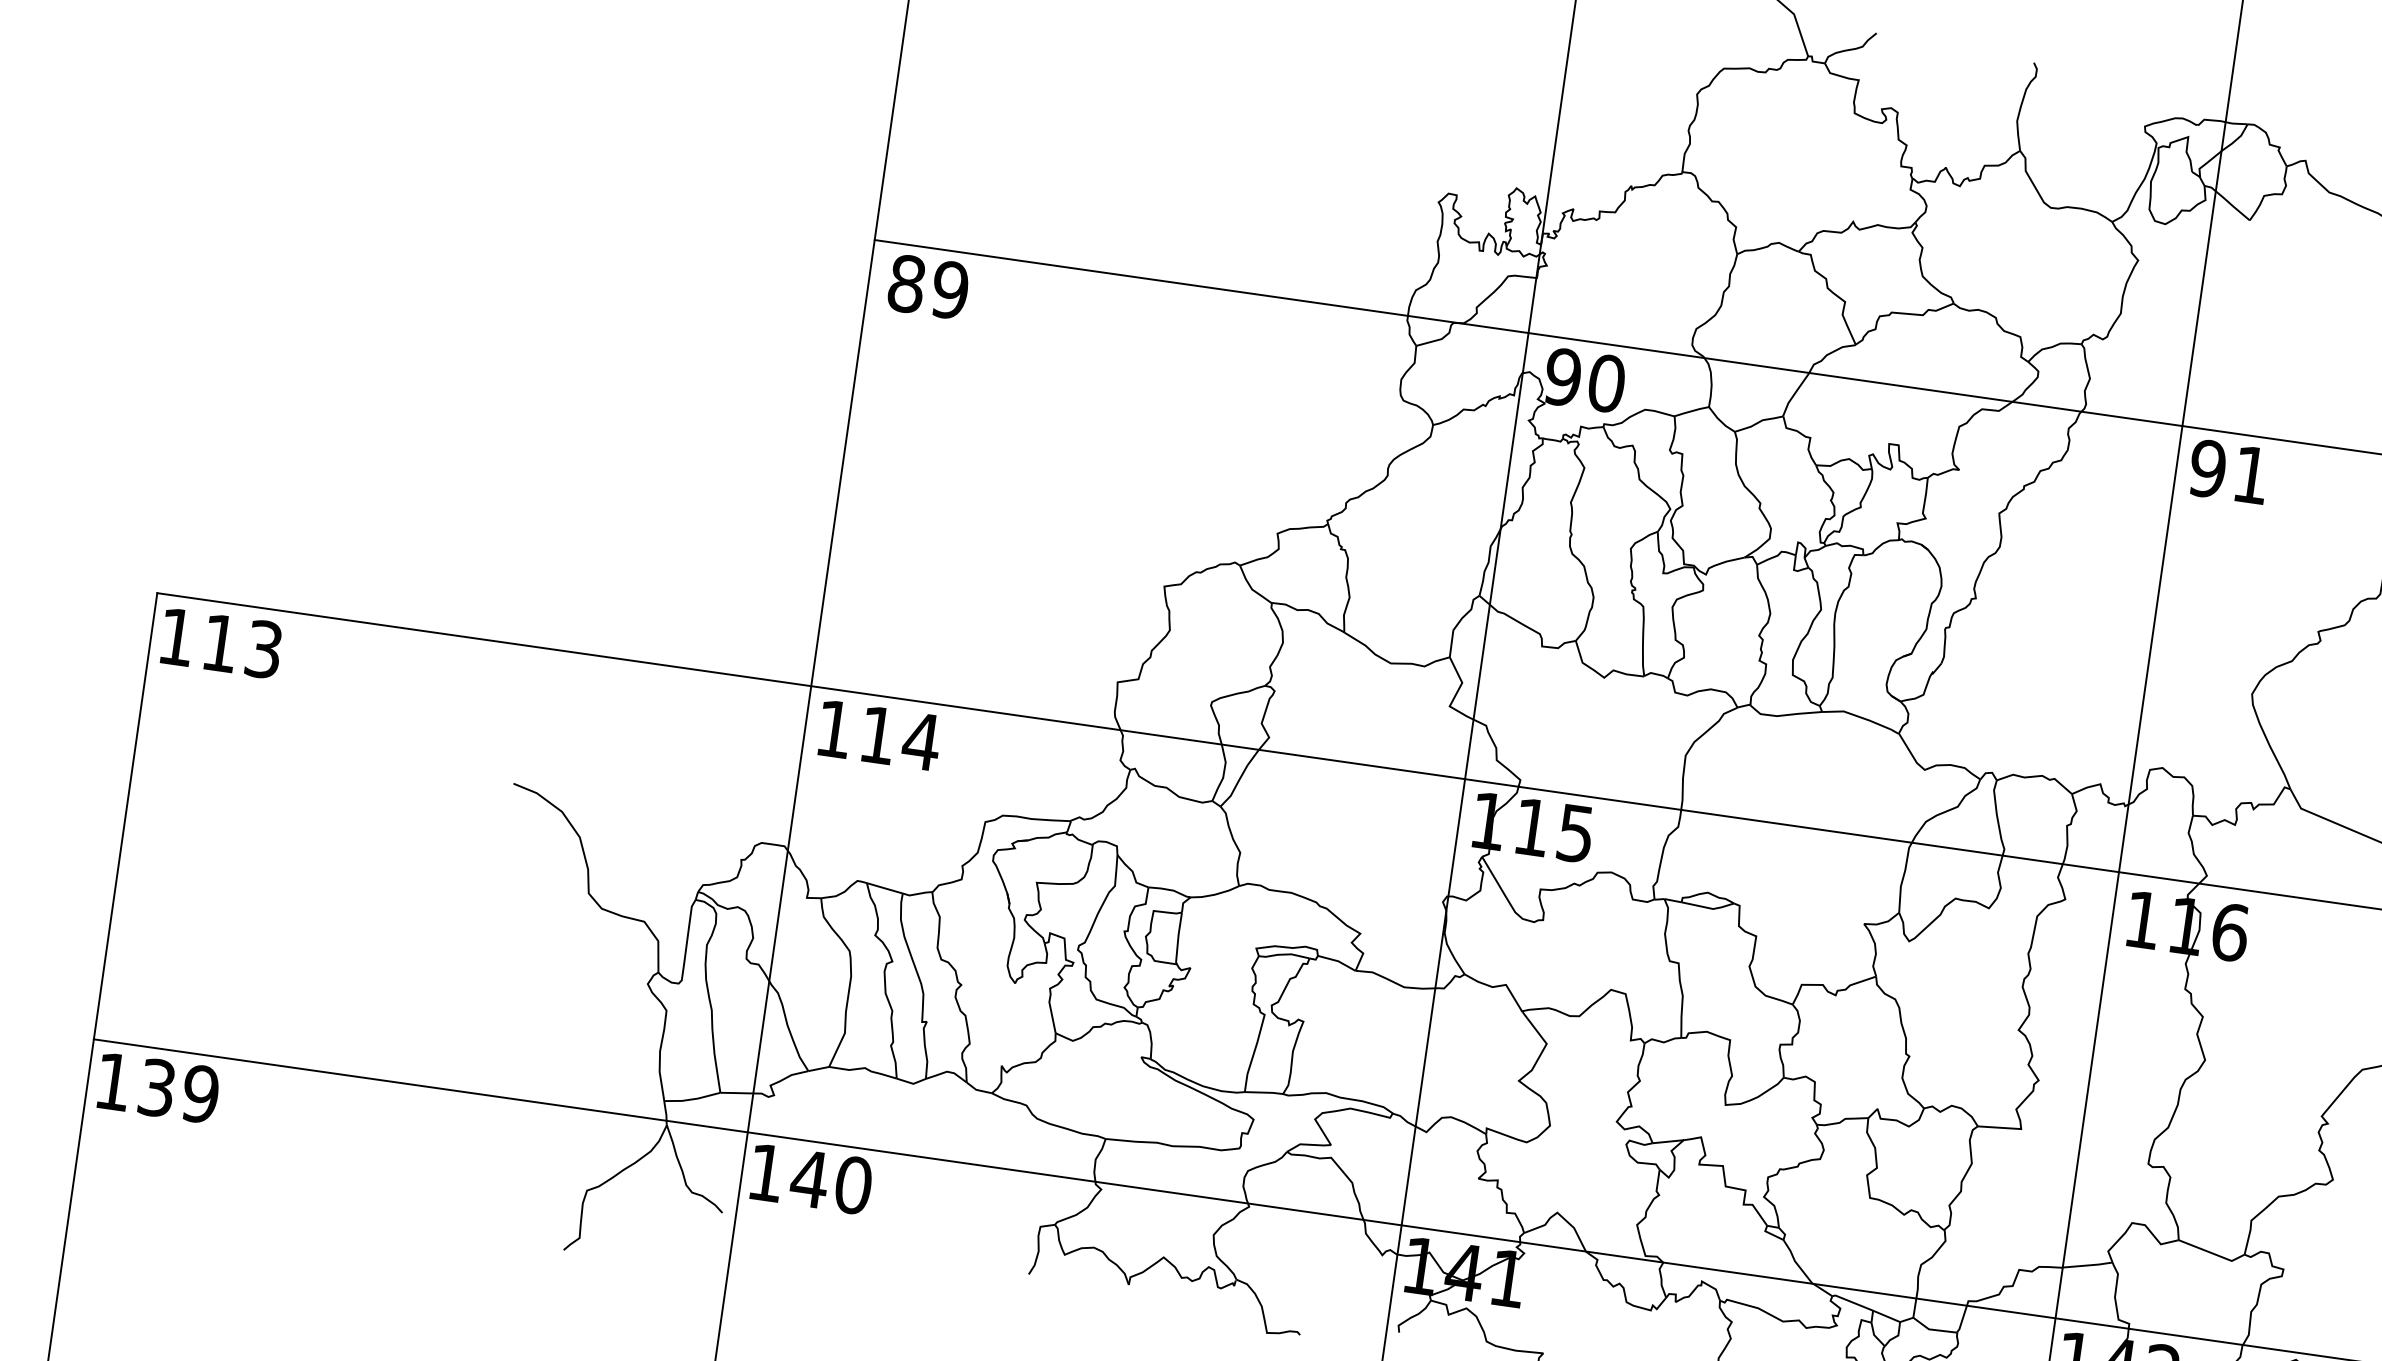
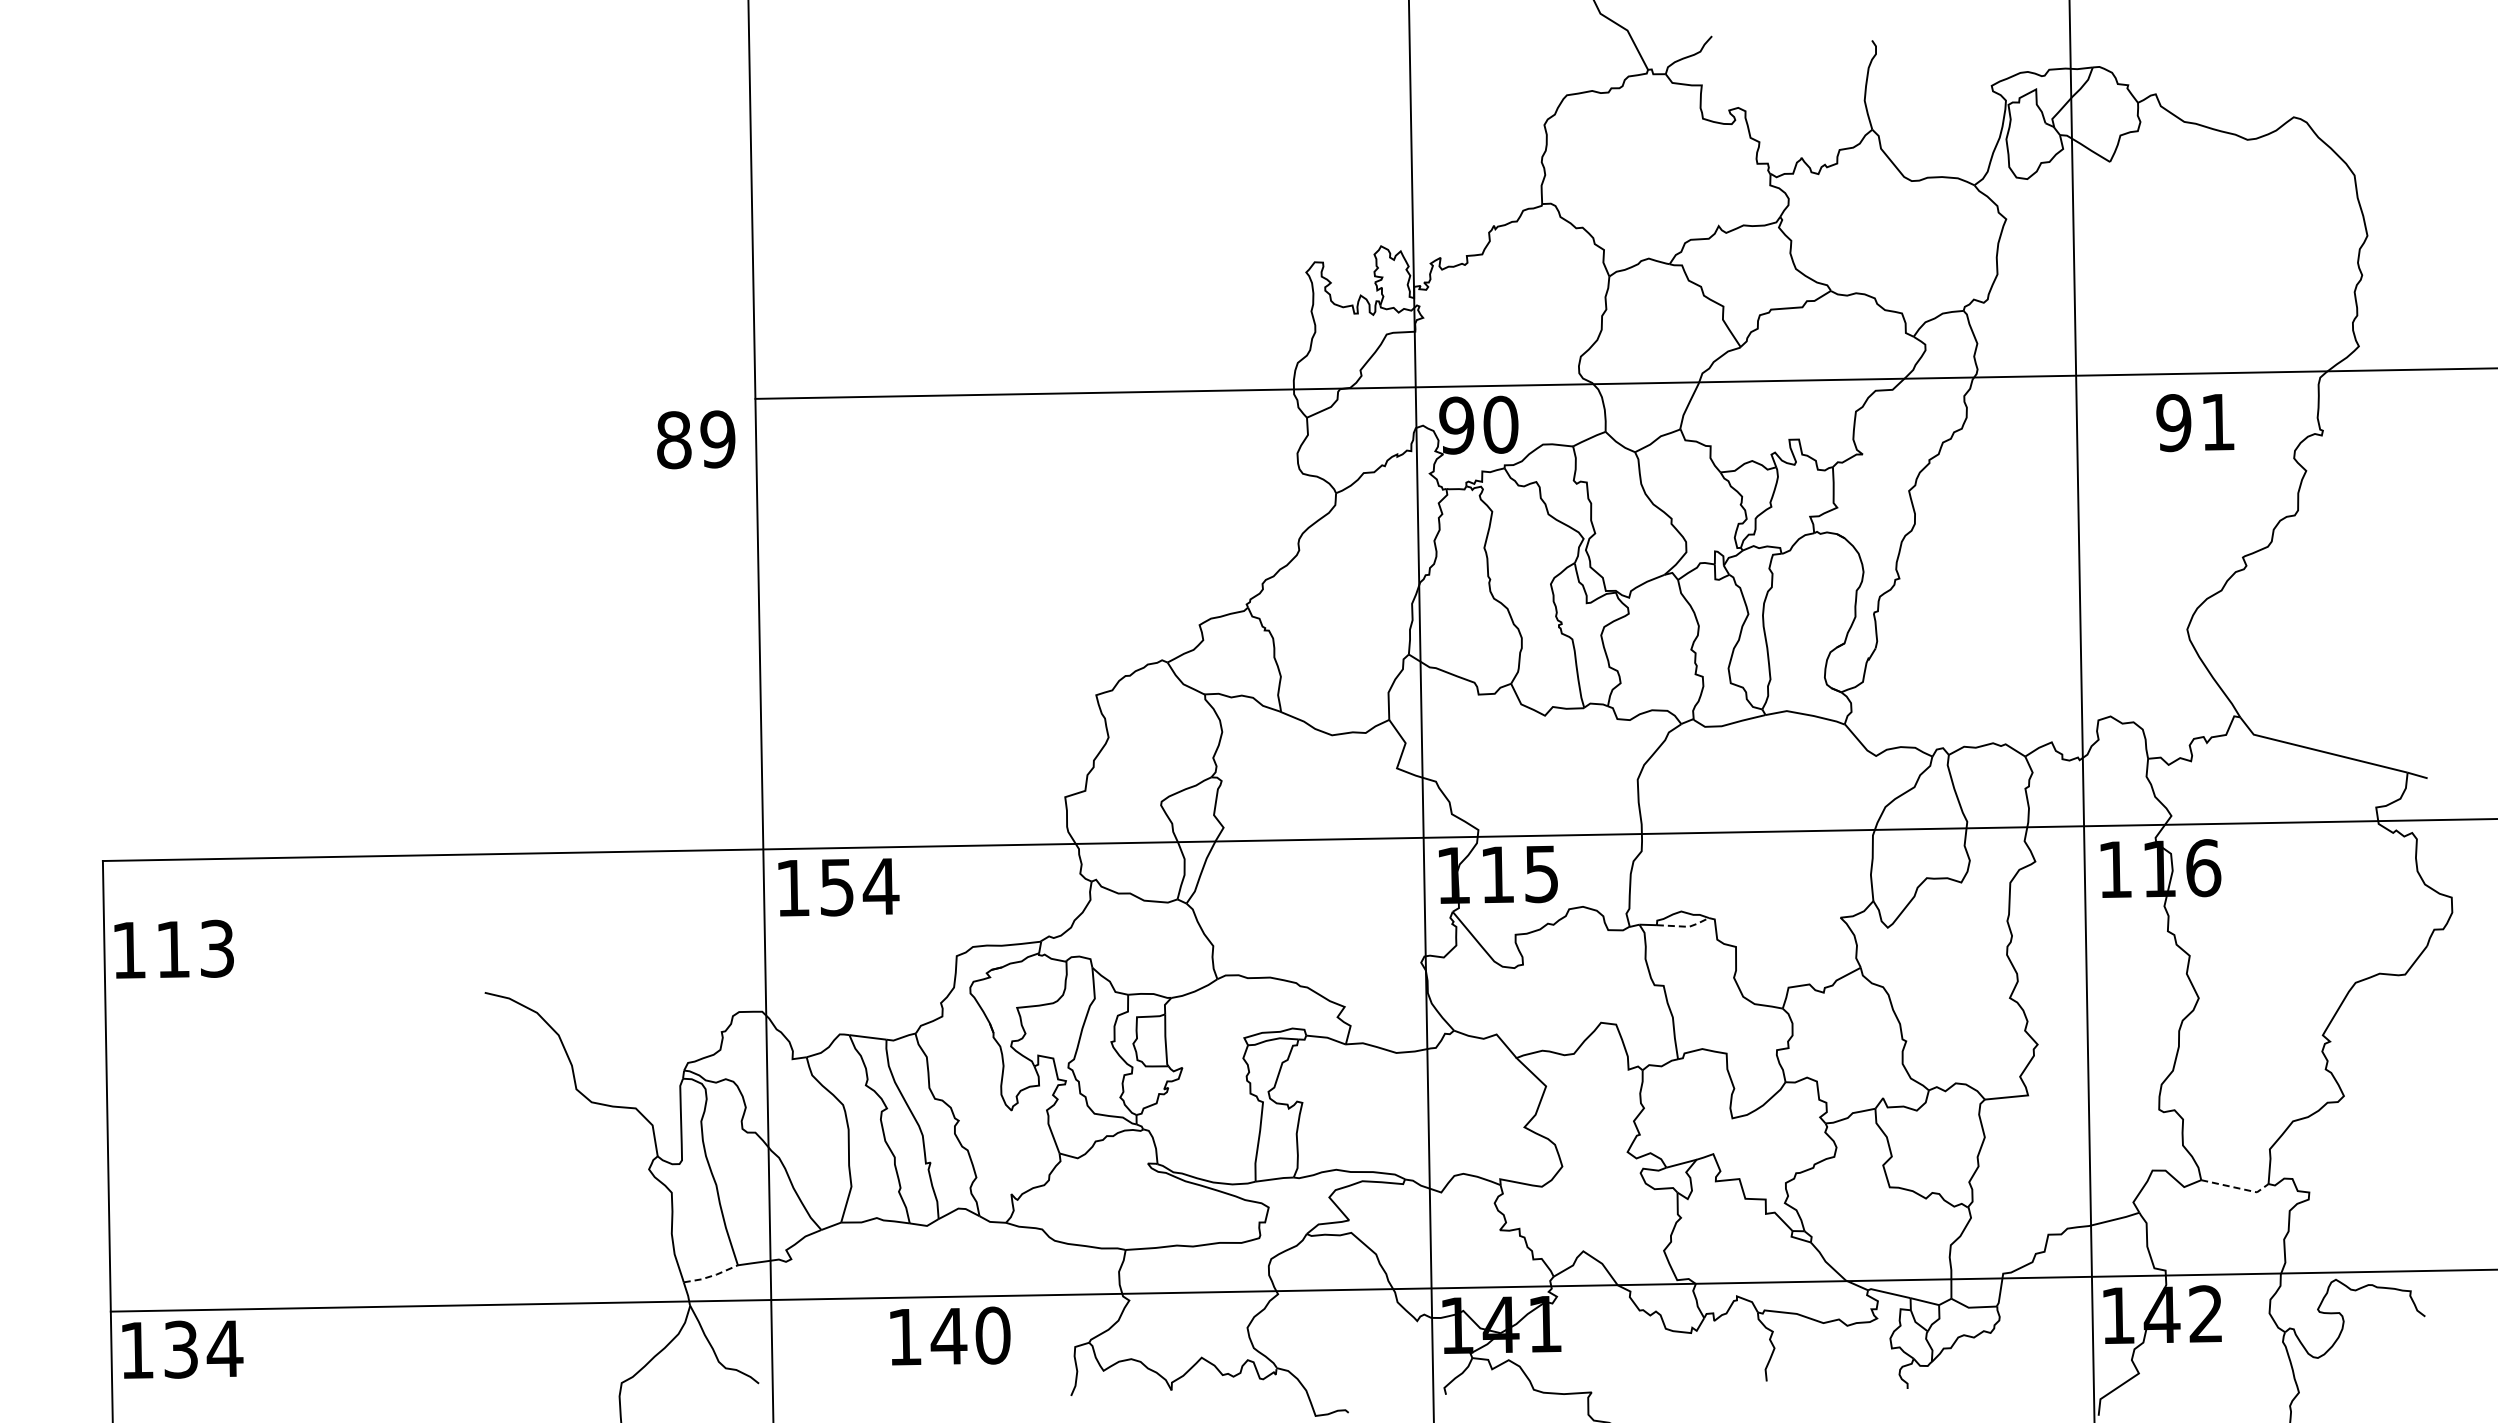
text: (929, 286) -> (696, 439), moved
text: (2229, 472) -> (2195, 423), moved
text: (220, 642) -> (173, 948), moved
text: (877, 735) -> (836, 887), 114 -> 154
line: (1709, 908) -> (1685, 926), solid -> dashed
text: (200, 1094) -> (224, 1349), 139 -> 134
line: (693, 1098) -> (712, 1275), solid -> dashed
text: (811, 1178) -> (950, 1335), moved
line: (2212, 1252) -> (2236, 1187), solid -> dashed

